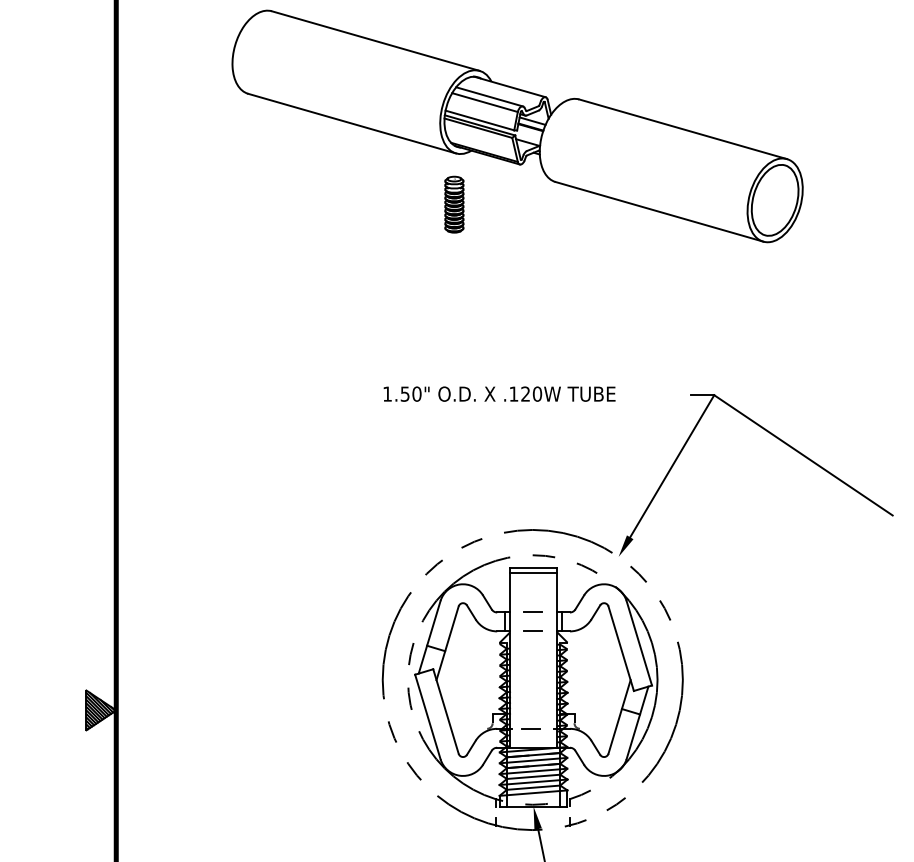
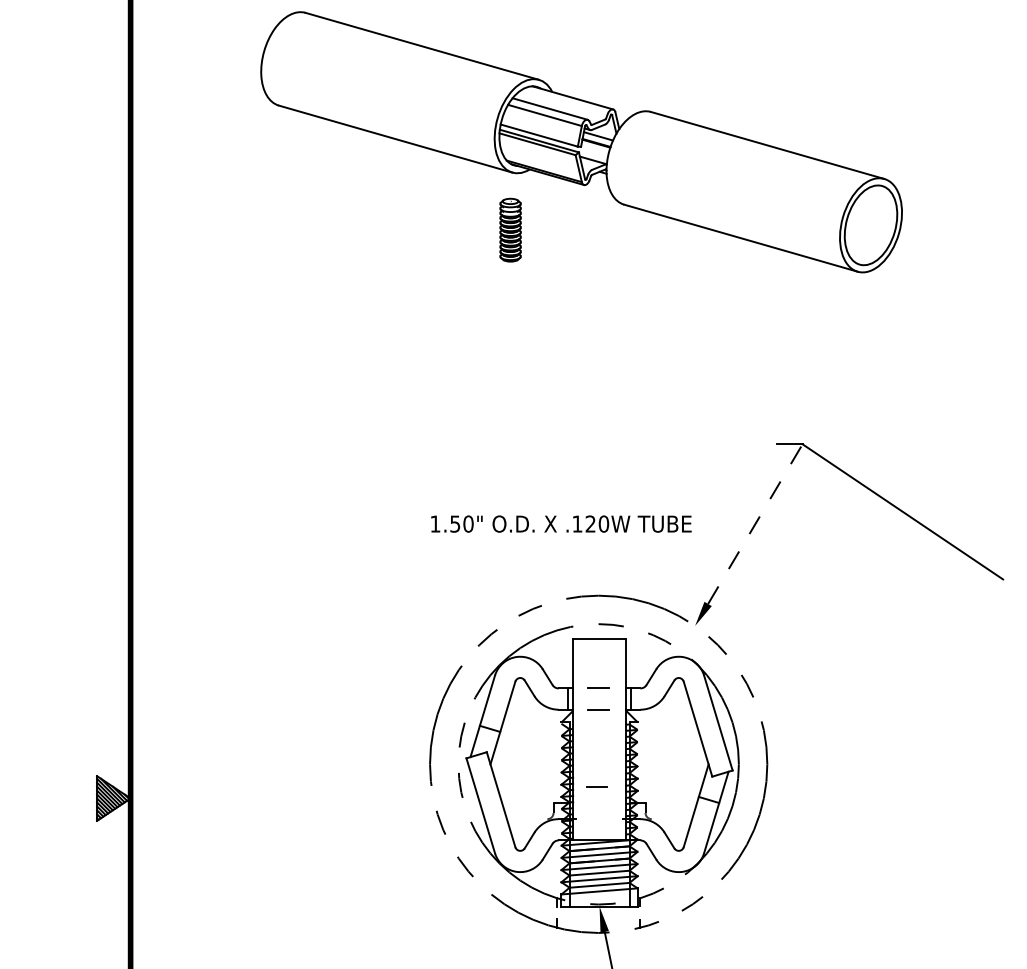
text: (499, 393) -> (561, 523), moved
line: (672, 466) -> (755, 524), solid -> dashed
line: (533, 573) -> (599, 644), removed
line: (530, 728) -> (596, 786), moved

